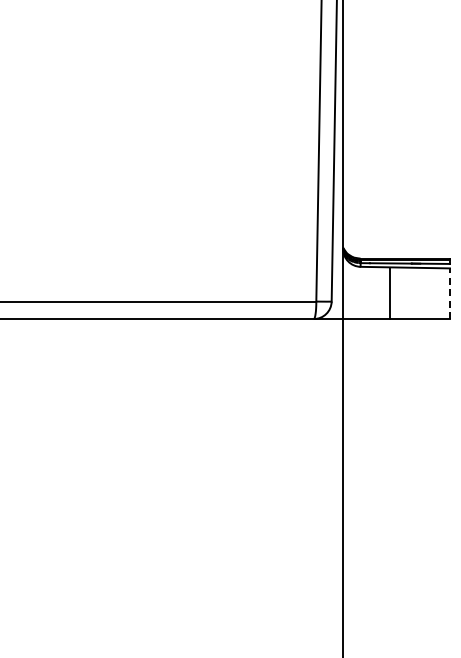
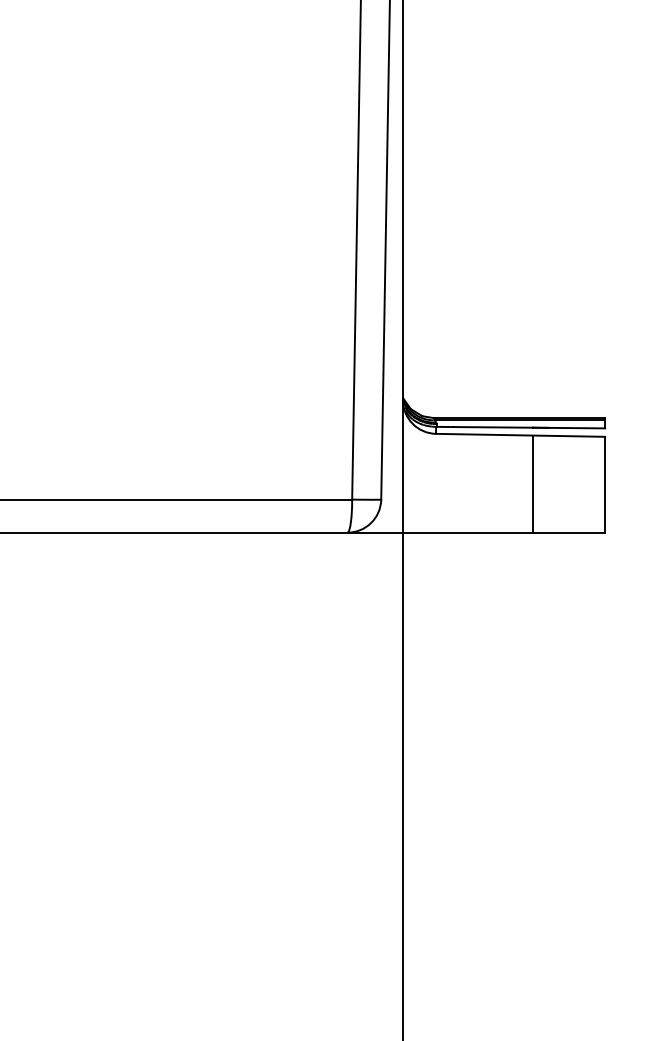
line: (389, 293) -> (532, 484), moved
line: (449, 293) -> (604, 484), dashed -> solid

